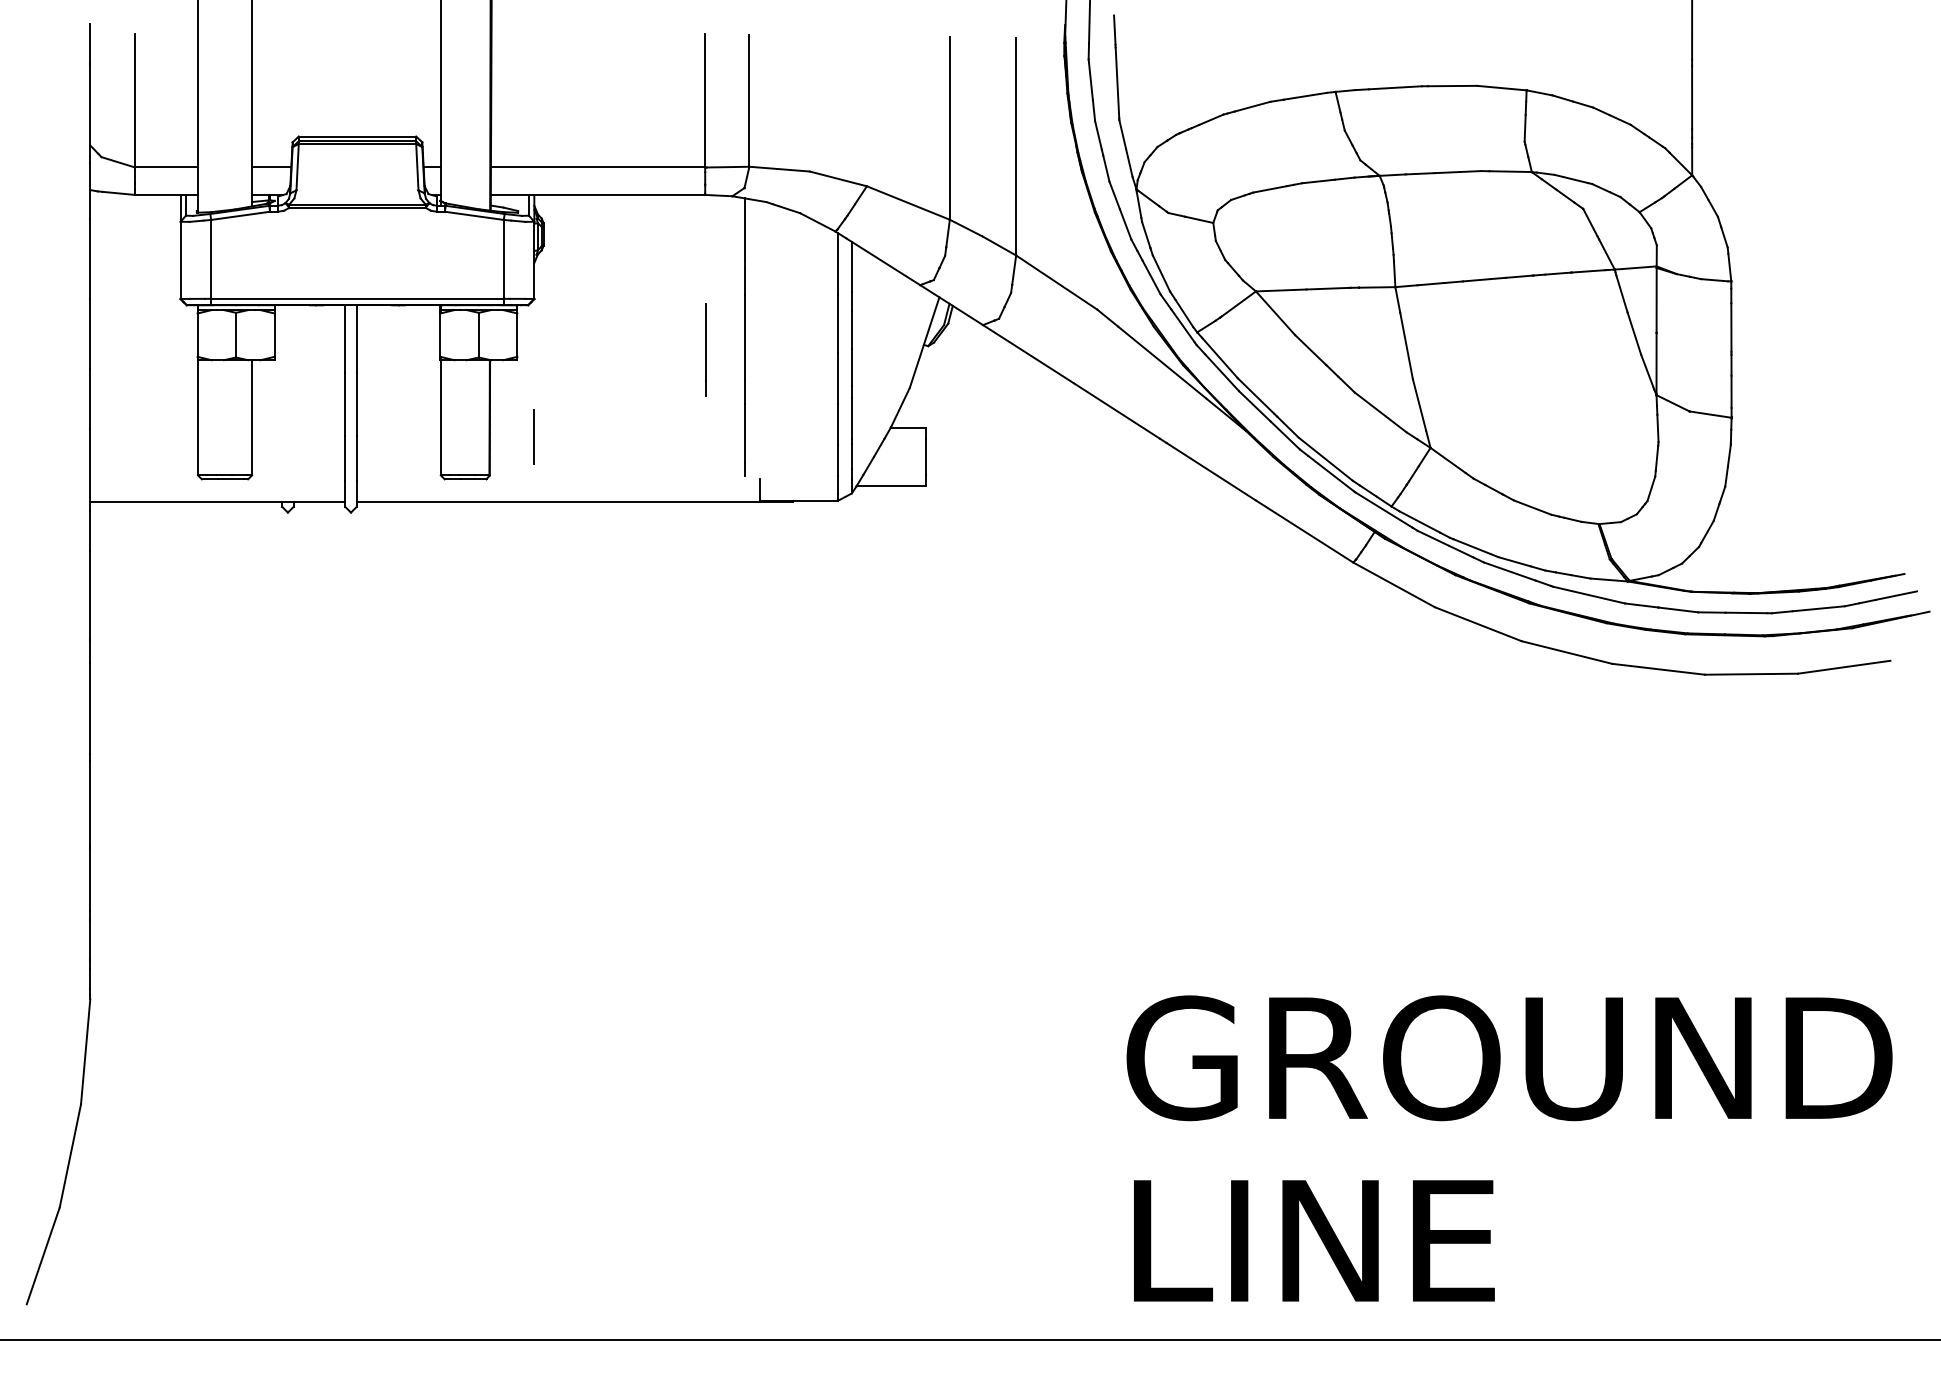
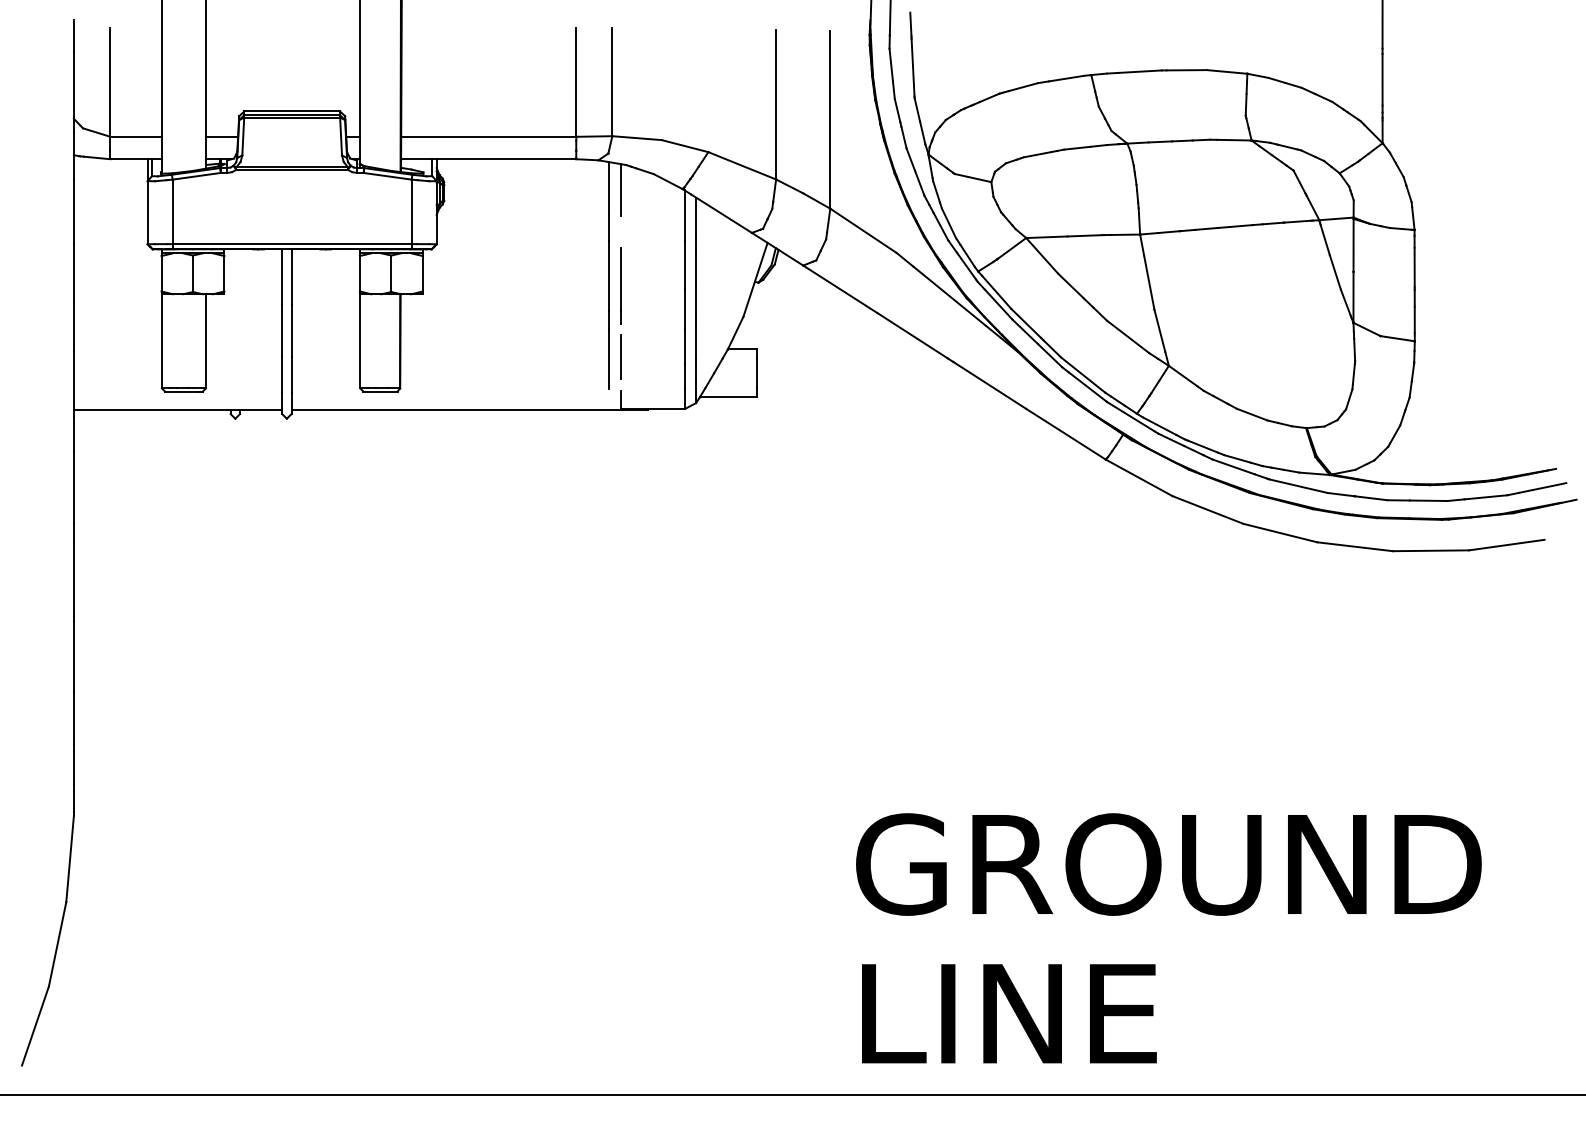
line: (759, 232) -> (620, 189), added
line: (705, 349) -> (620, 285), moved
line: (533, 436) -> (620, 356), moved
text: (1509, 1148) -> (1168, 938), moved

